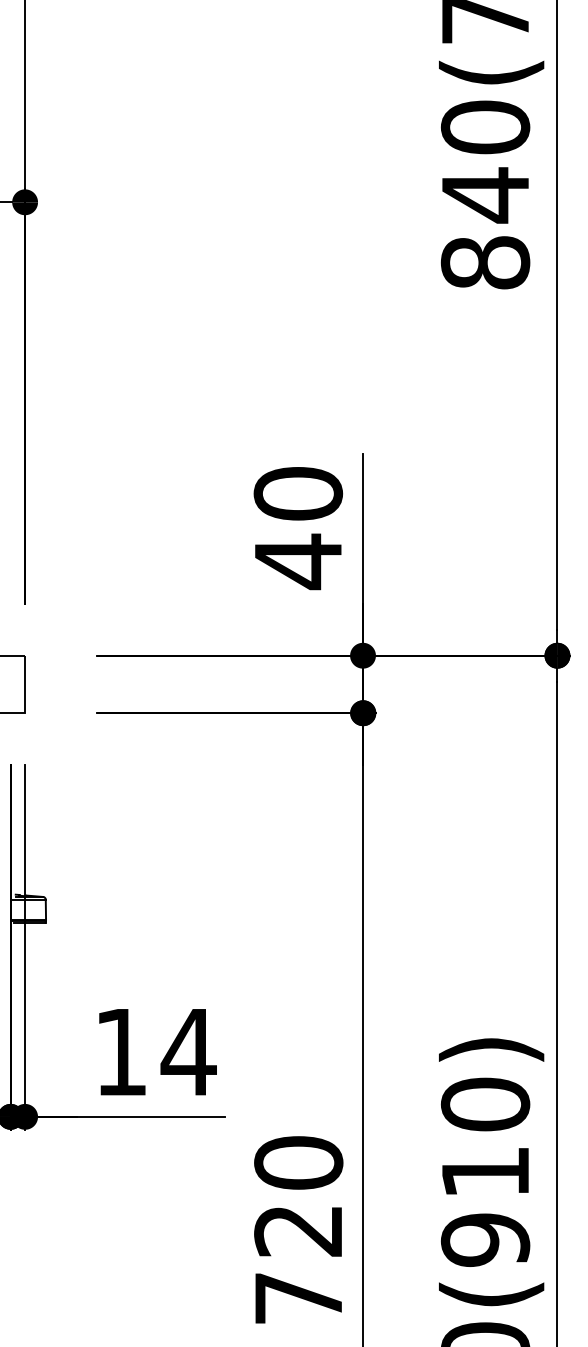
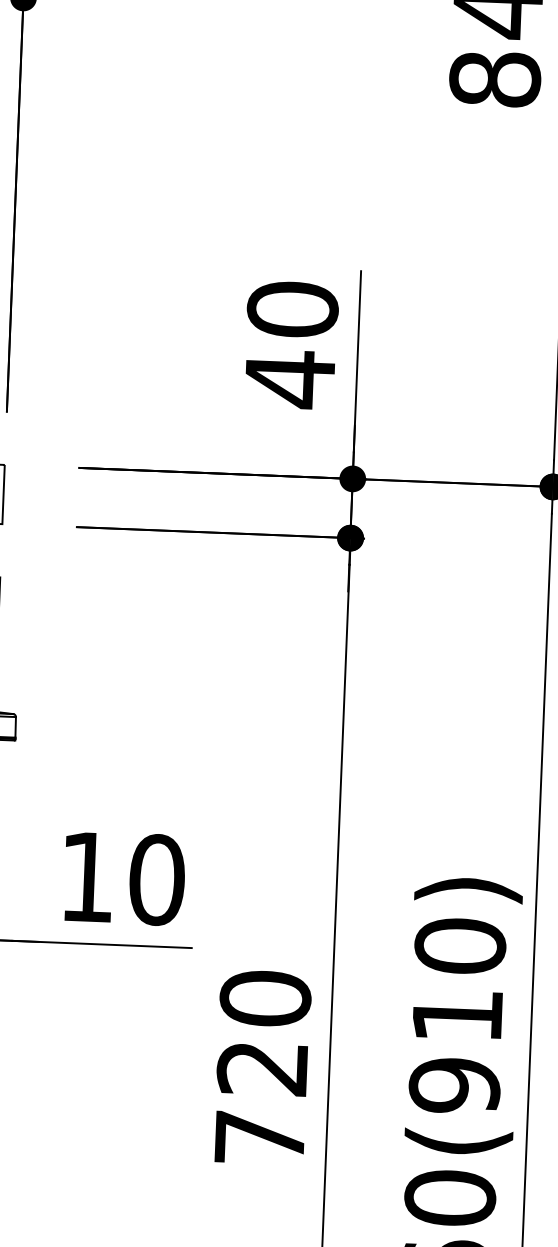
text: (188, 1051) -> (156, 879), 14 -> 10

